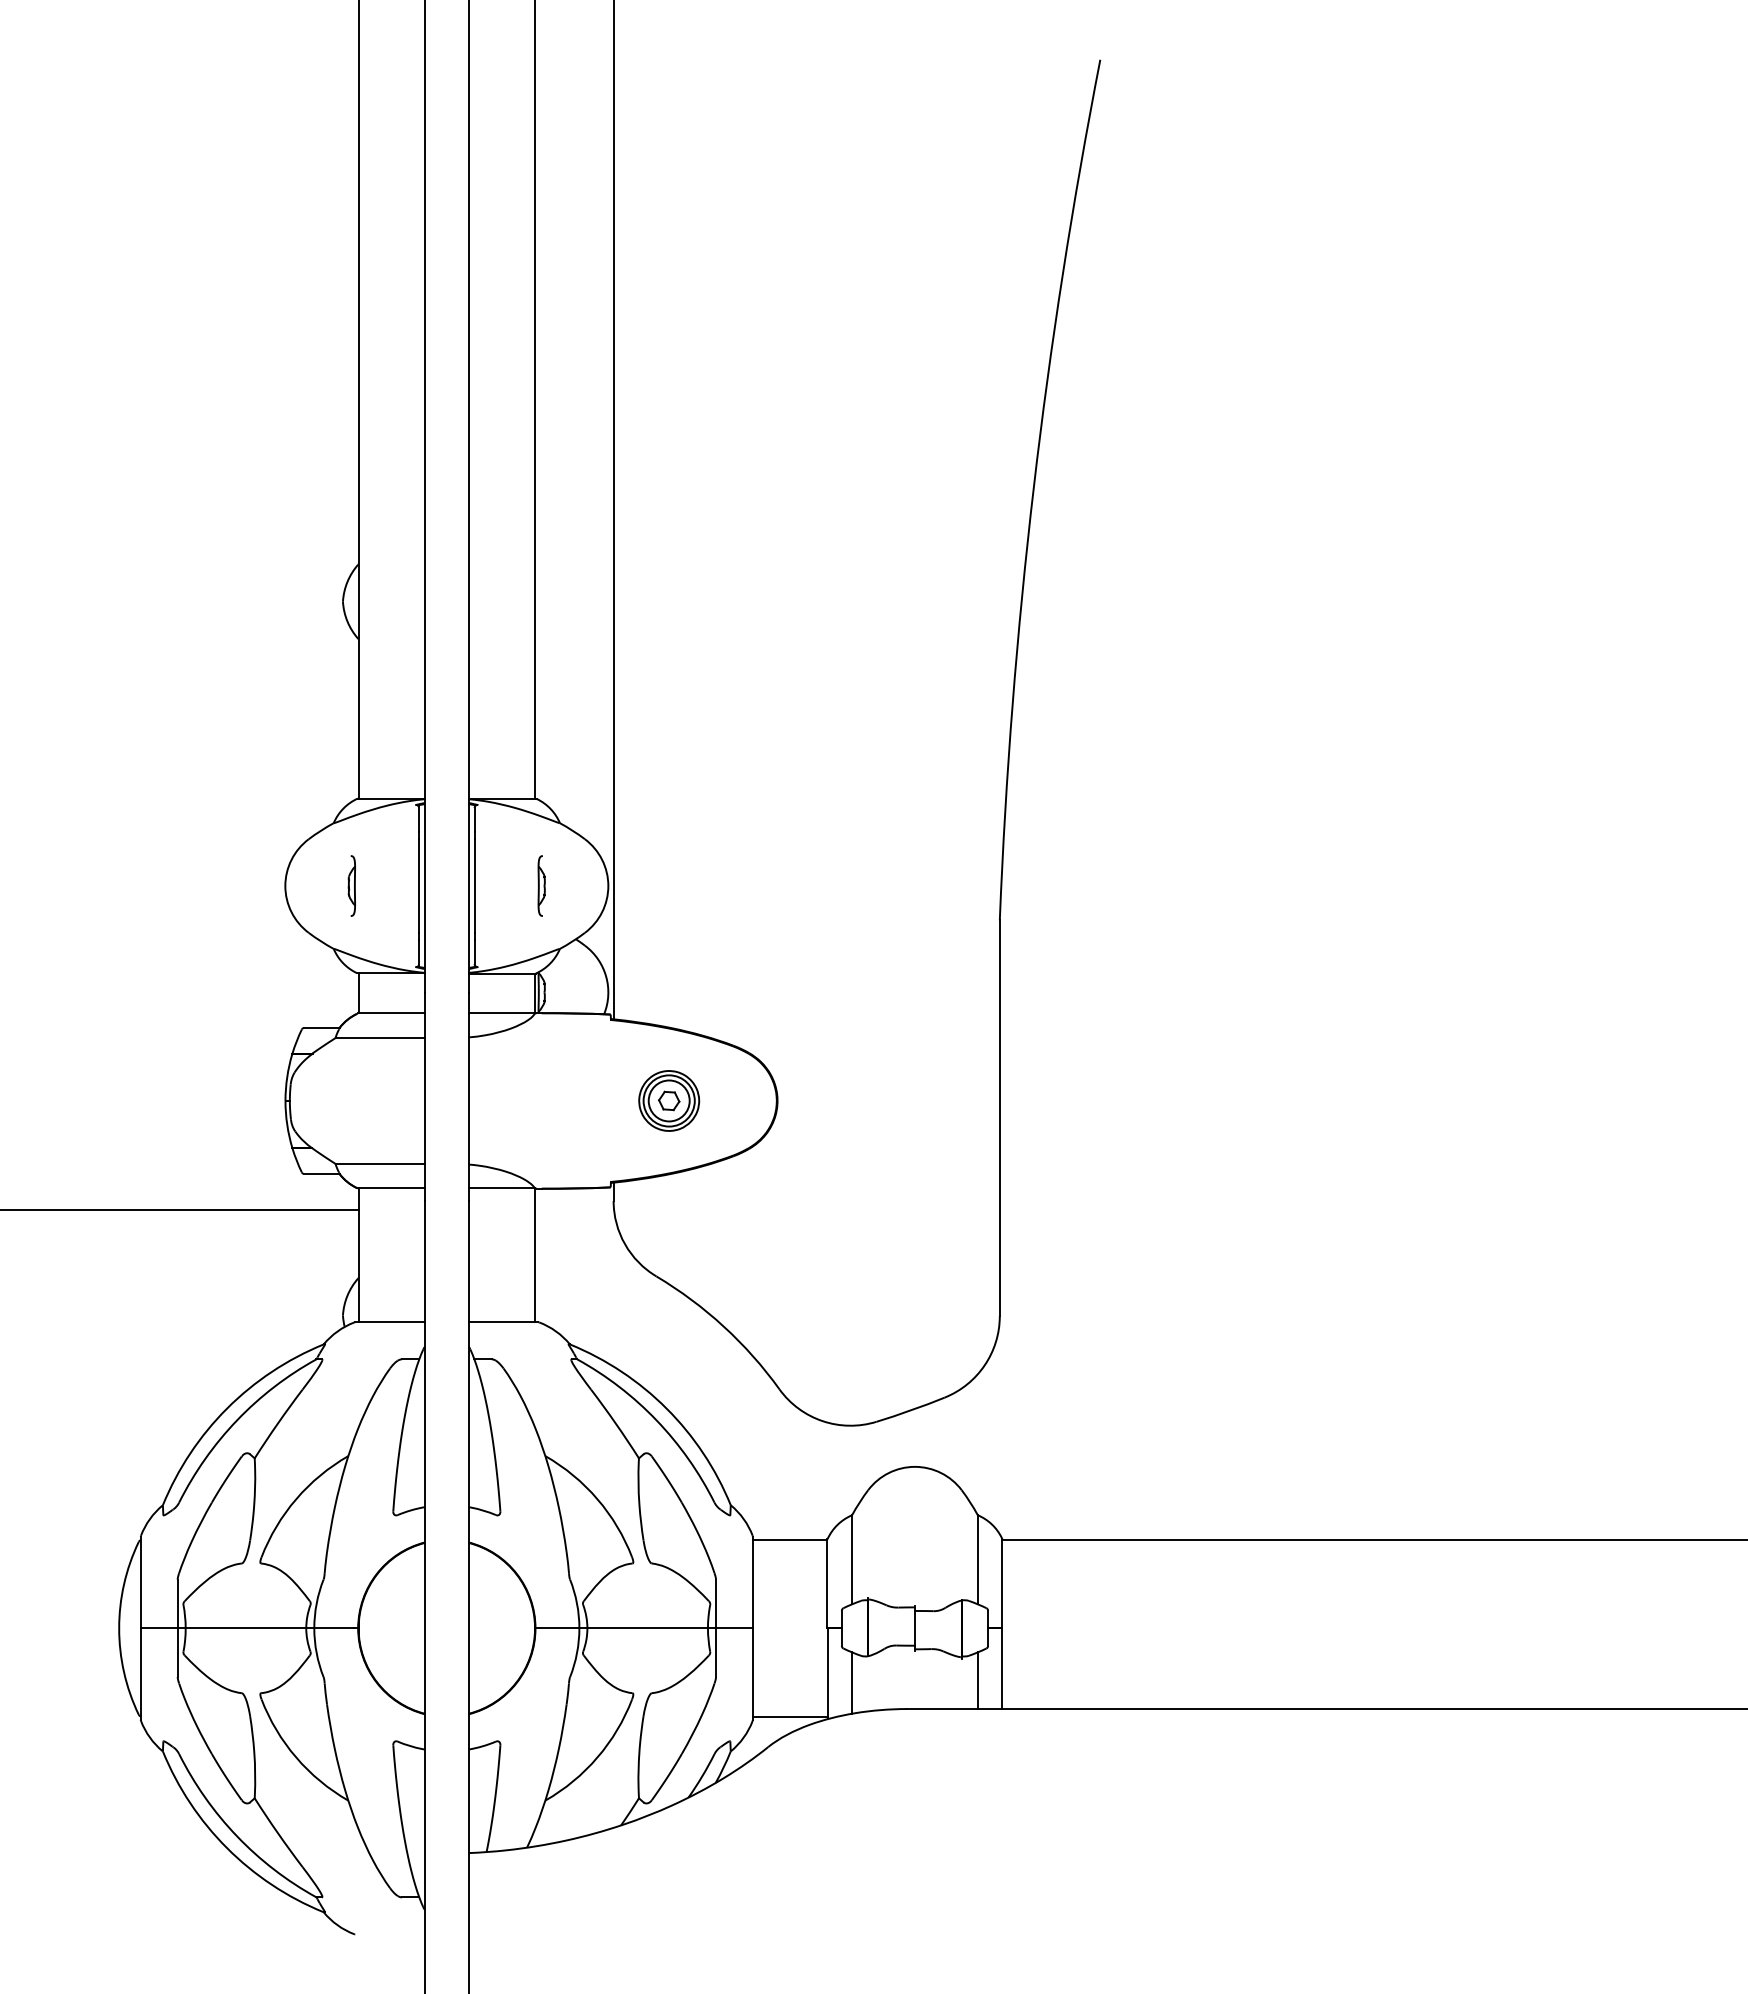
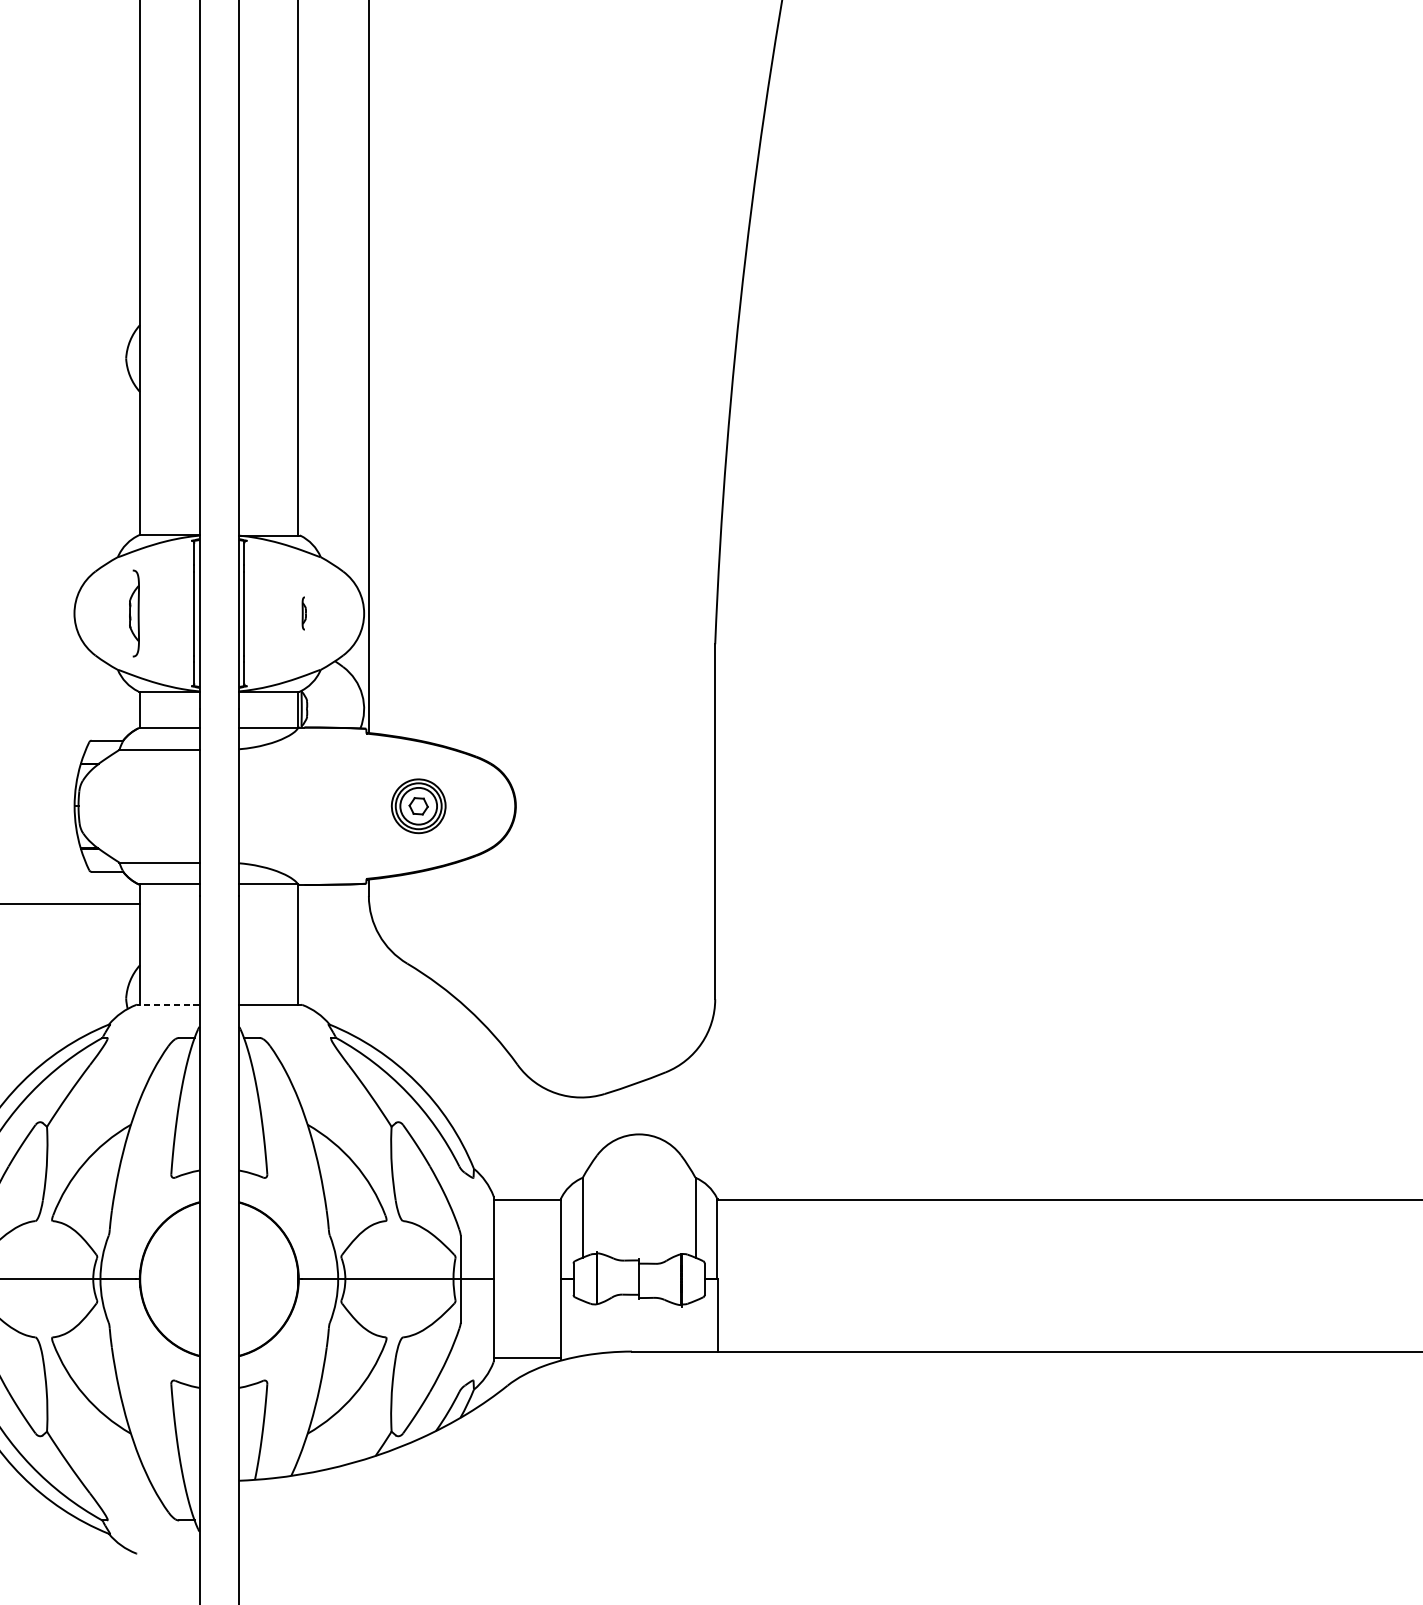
part: (351, 885) -> (133, 613), size x1.6
part: (541, 885) -> (304, 613), size x0.6
line: (390, 1322) -> (168, 1004), solid -> dashed
line: (977, 1680) -> (695, 1325), removed
line: (852, 1682) -> (583, 1327), removed

